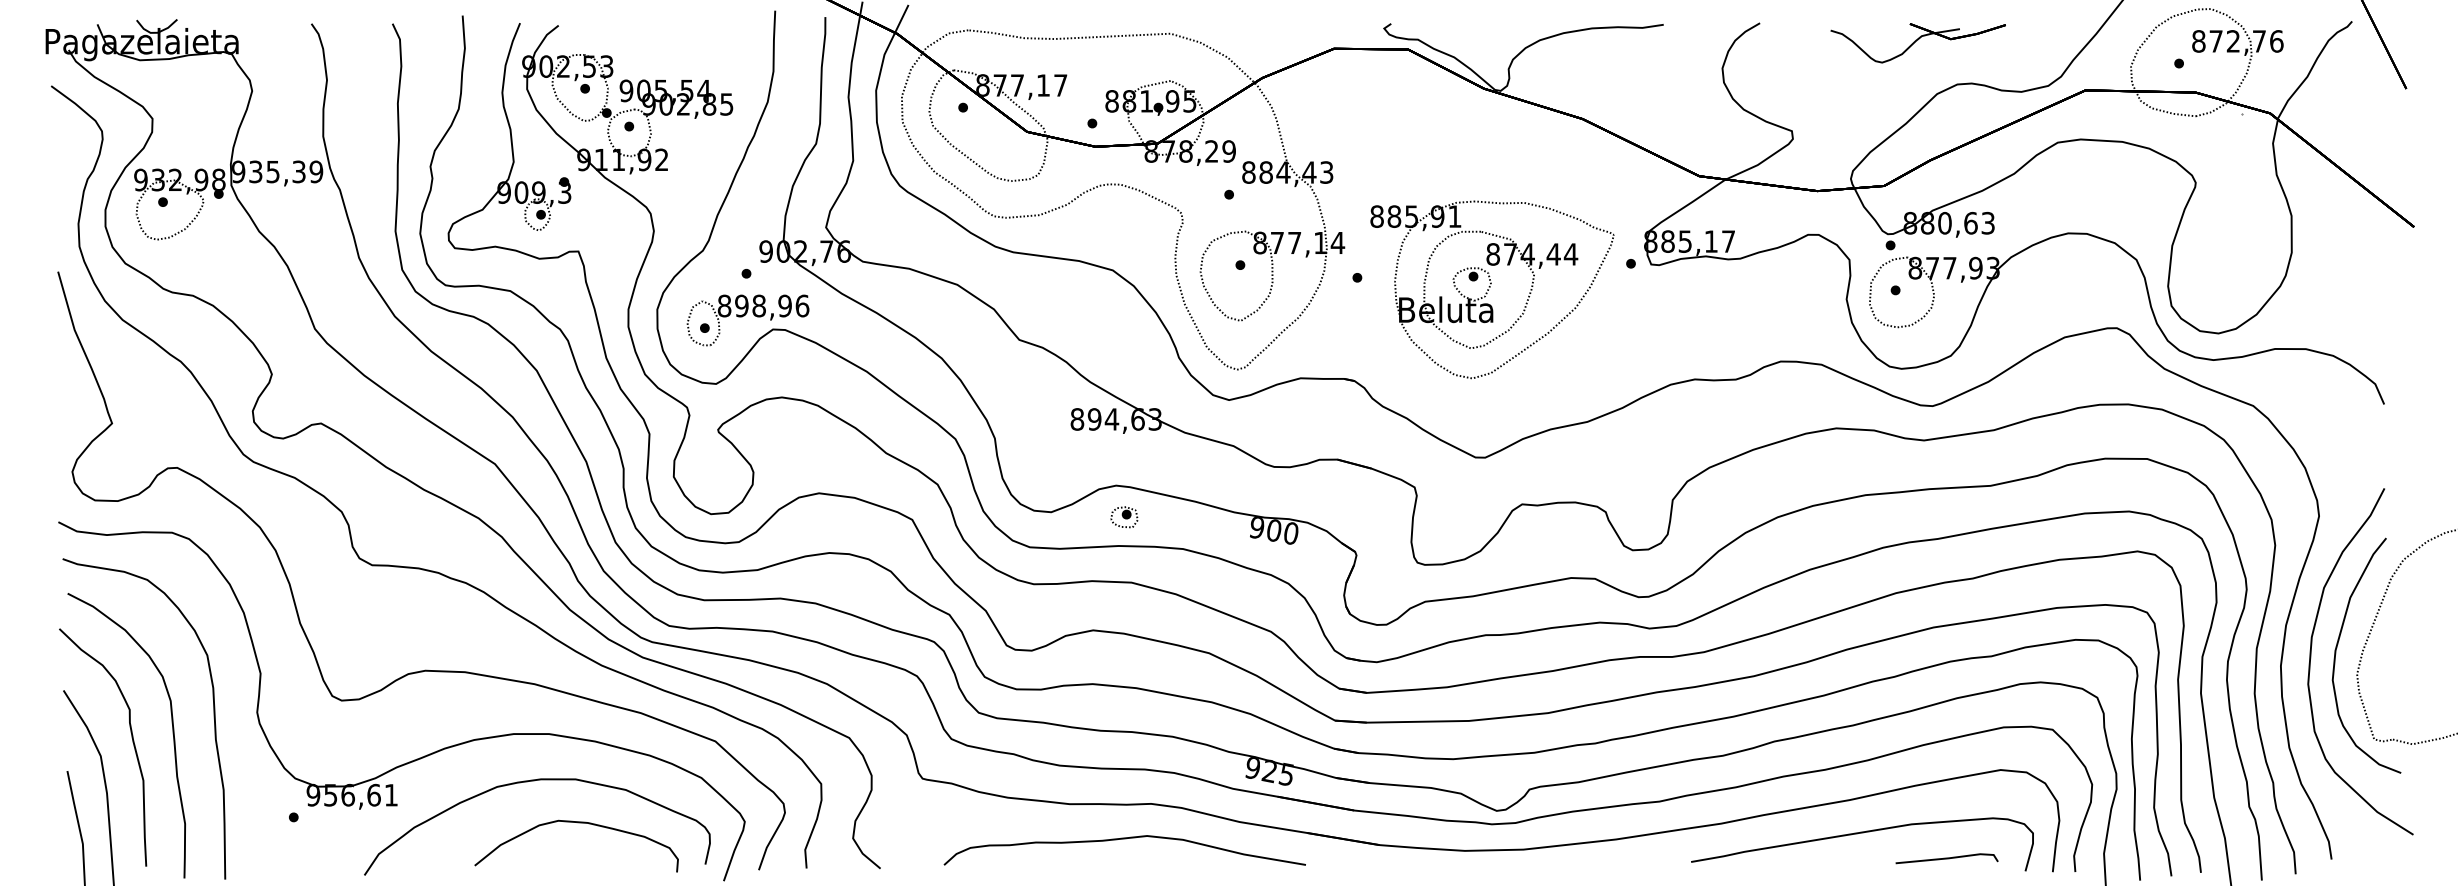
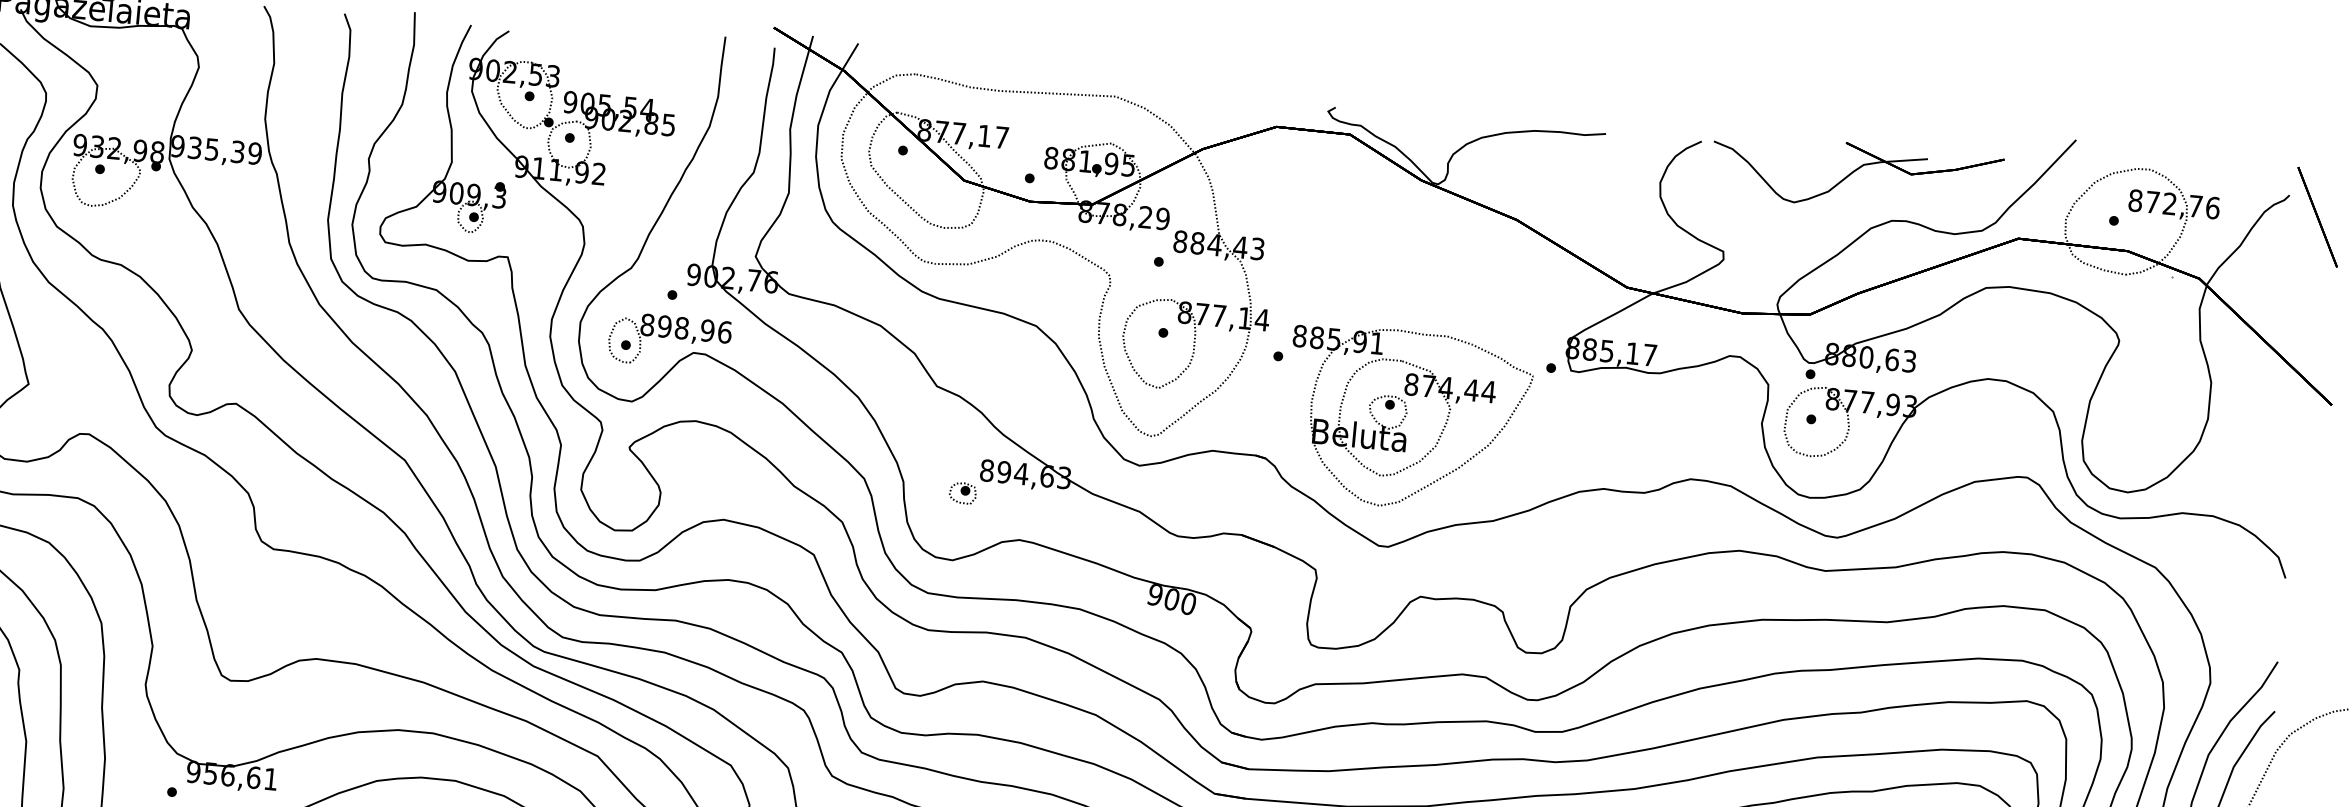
part: (1918, 43) -> (1857, 176), size x1.67
part: (1492, 289) -> (1407, 419), moved
part: (1124, 517) -> (963, 493), moved

